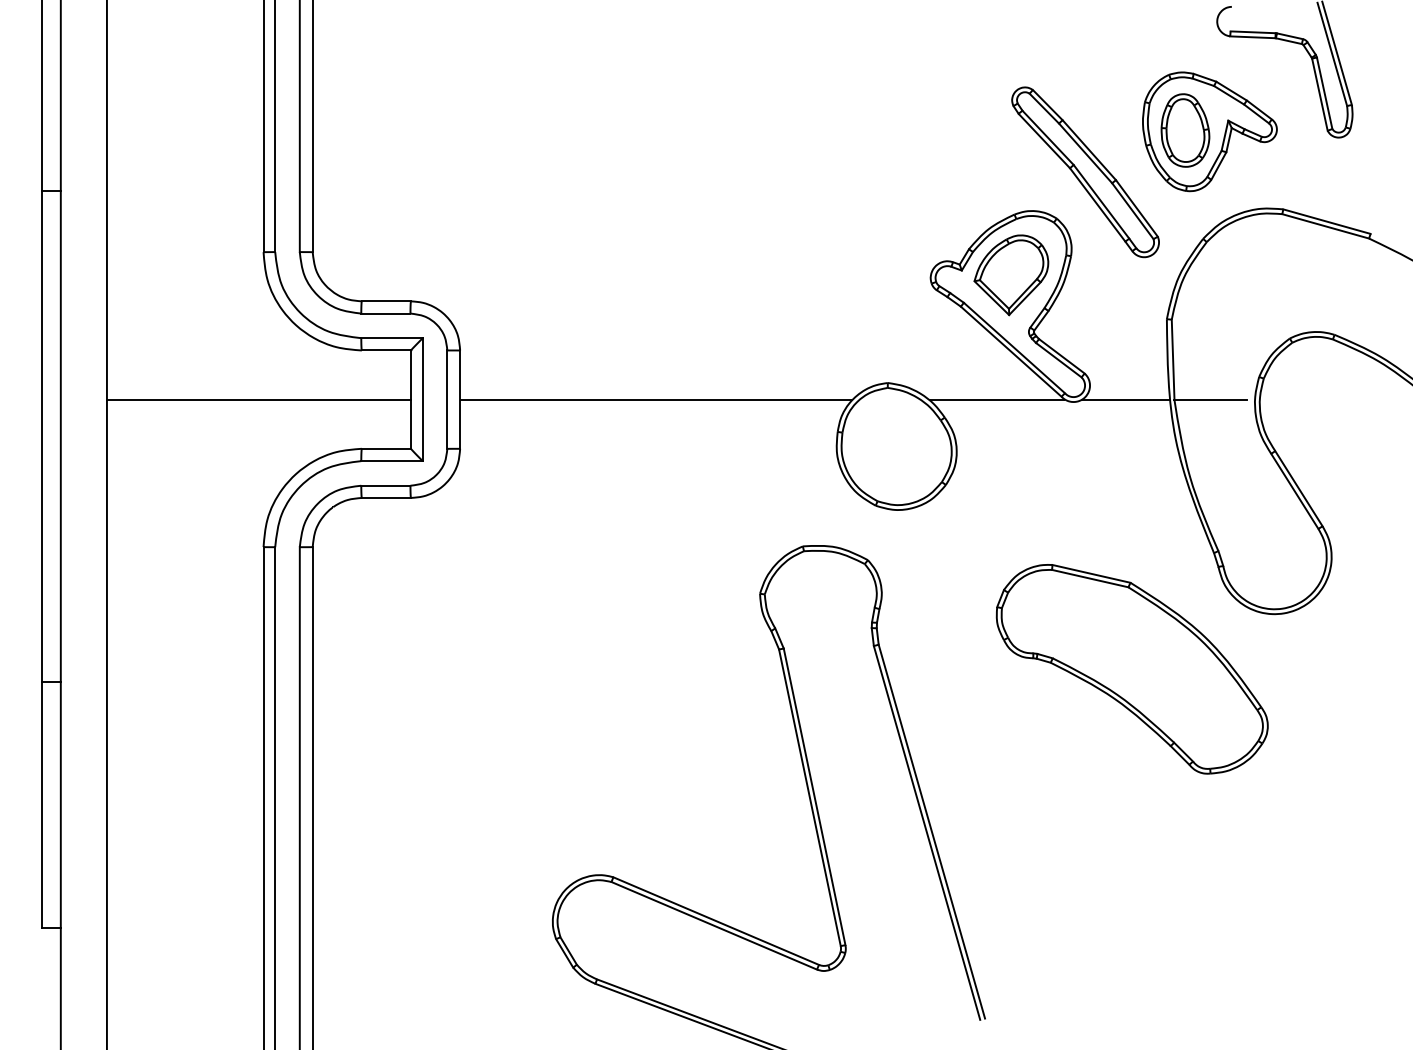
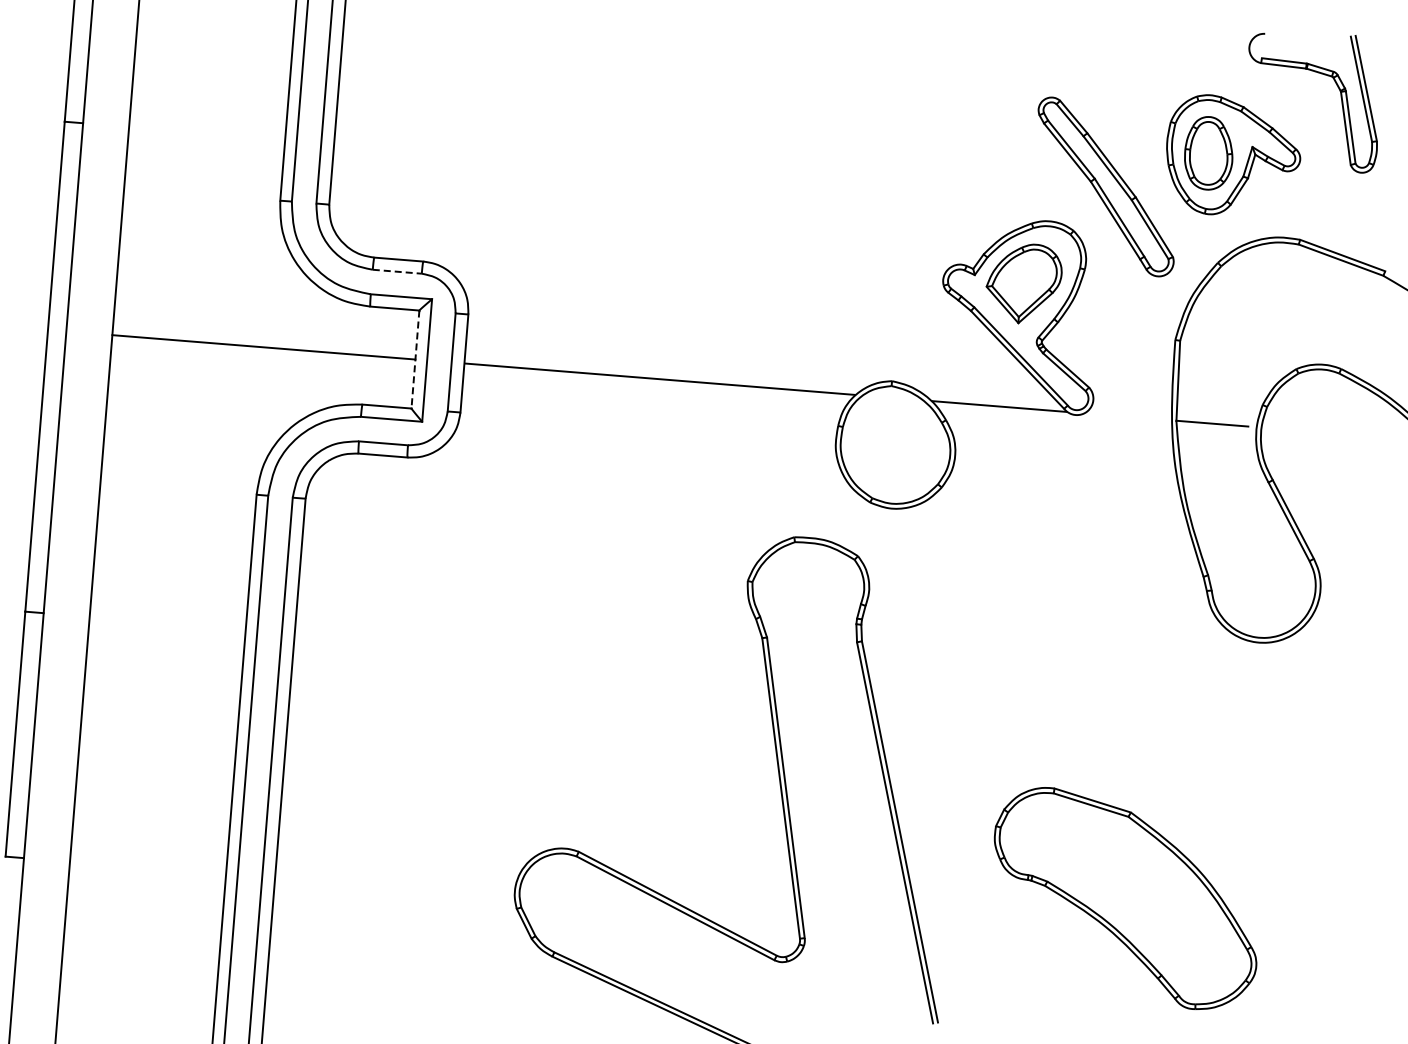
line: (385, 313) -> (396, 271), solid -> dashed
line: (1125, 399) -> (1127, 416), removed
line: (411, 400) -> (415, 360), solid -> dashed
part: (1131, 669) -> (1124, 899), moved

